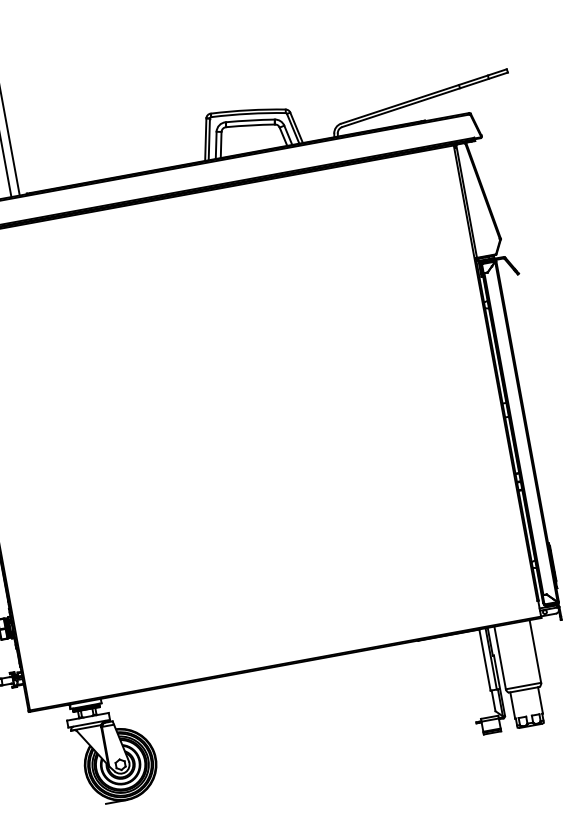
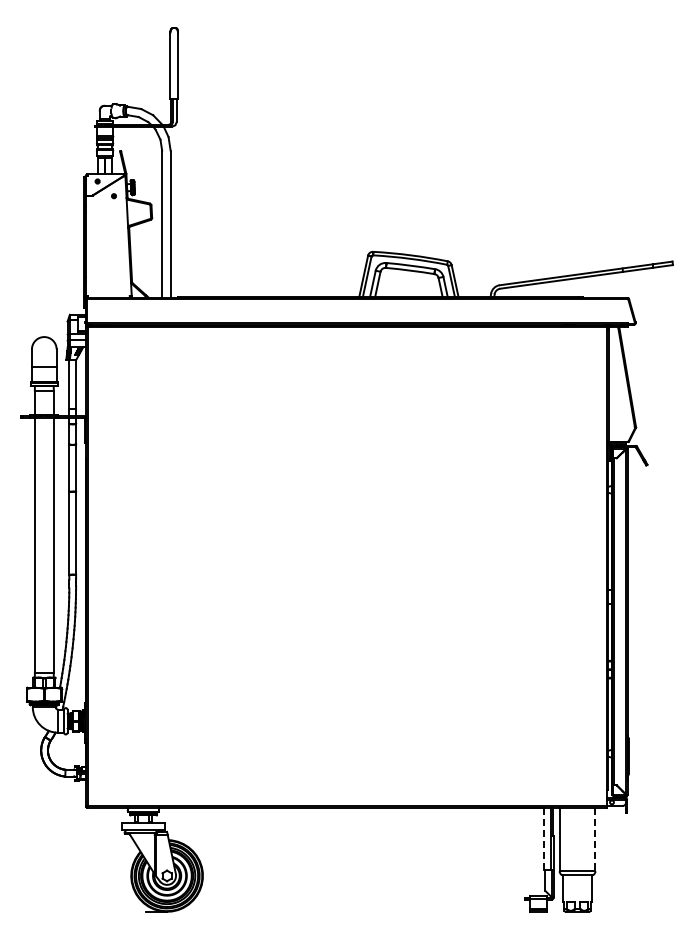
line: (535, 651) -> (595, 839), solid -> dashed
line: (485, 659) -> (544, 838), solid -> dashed

